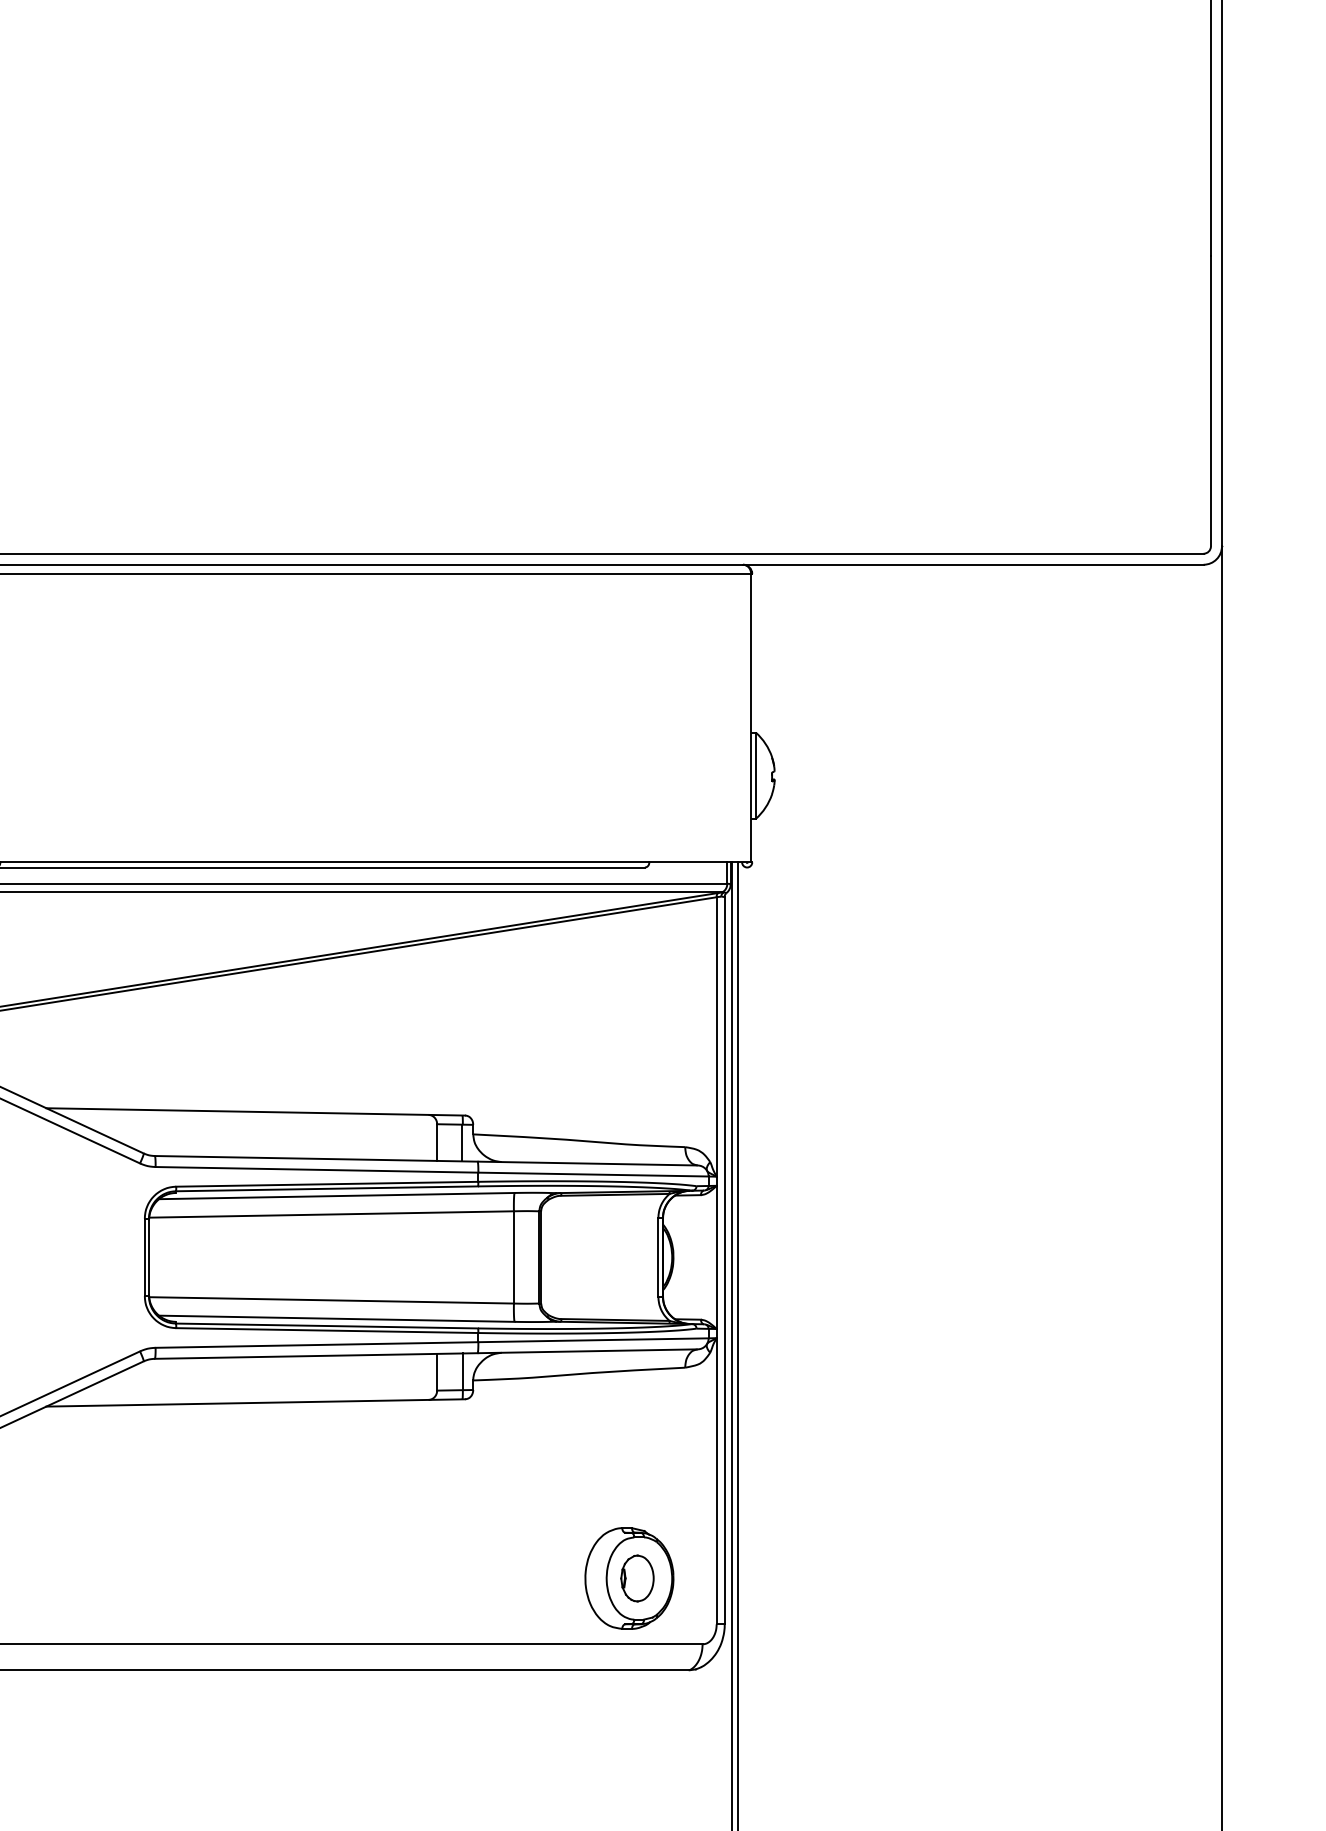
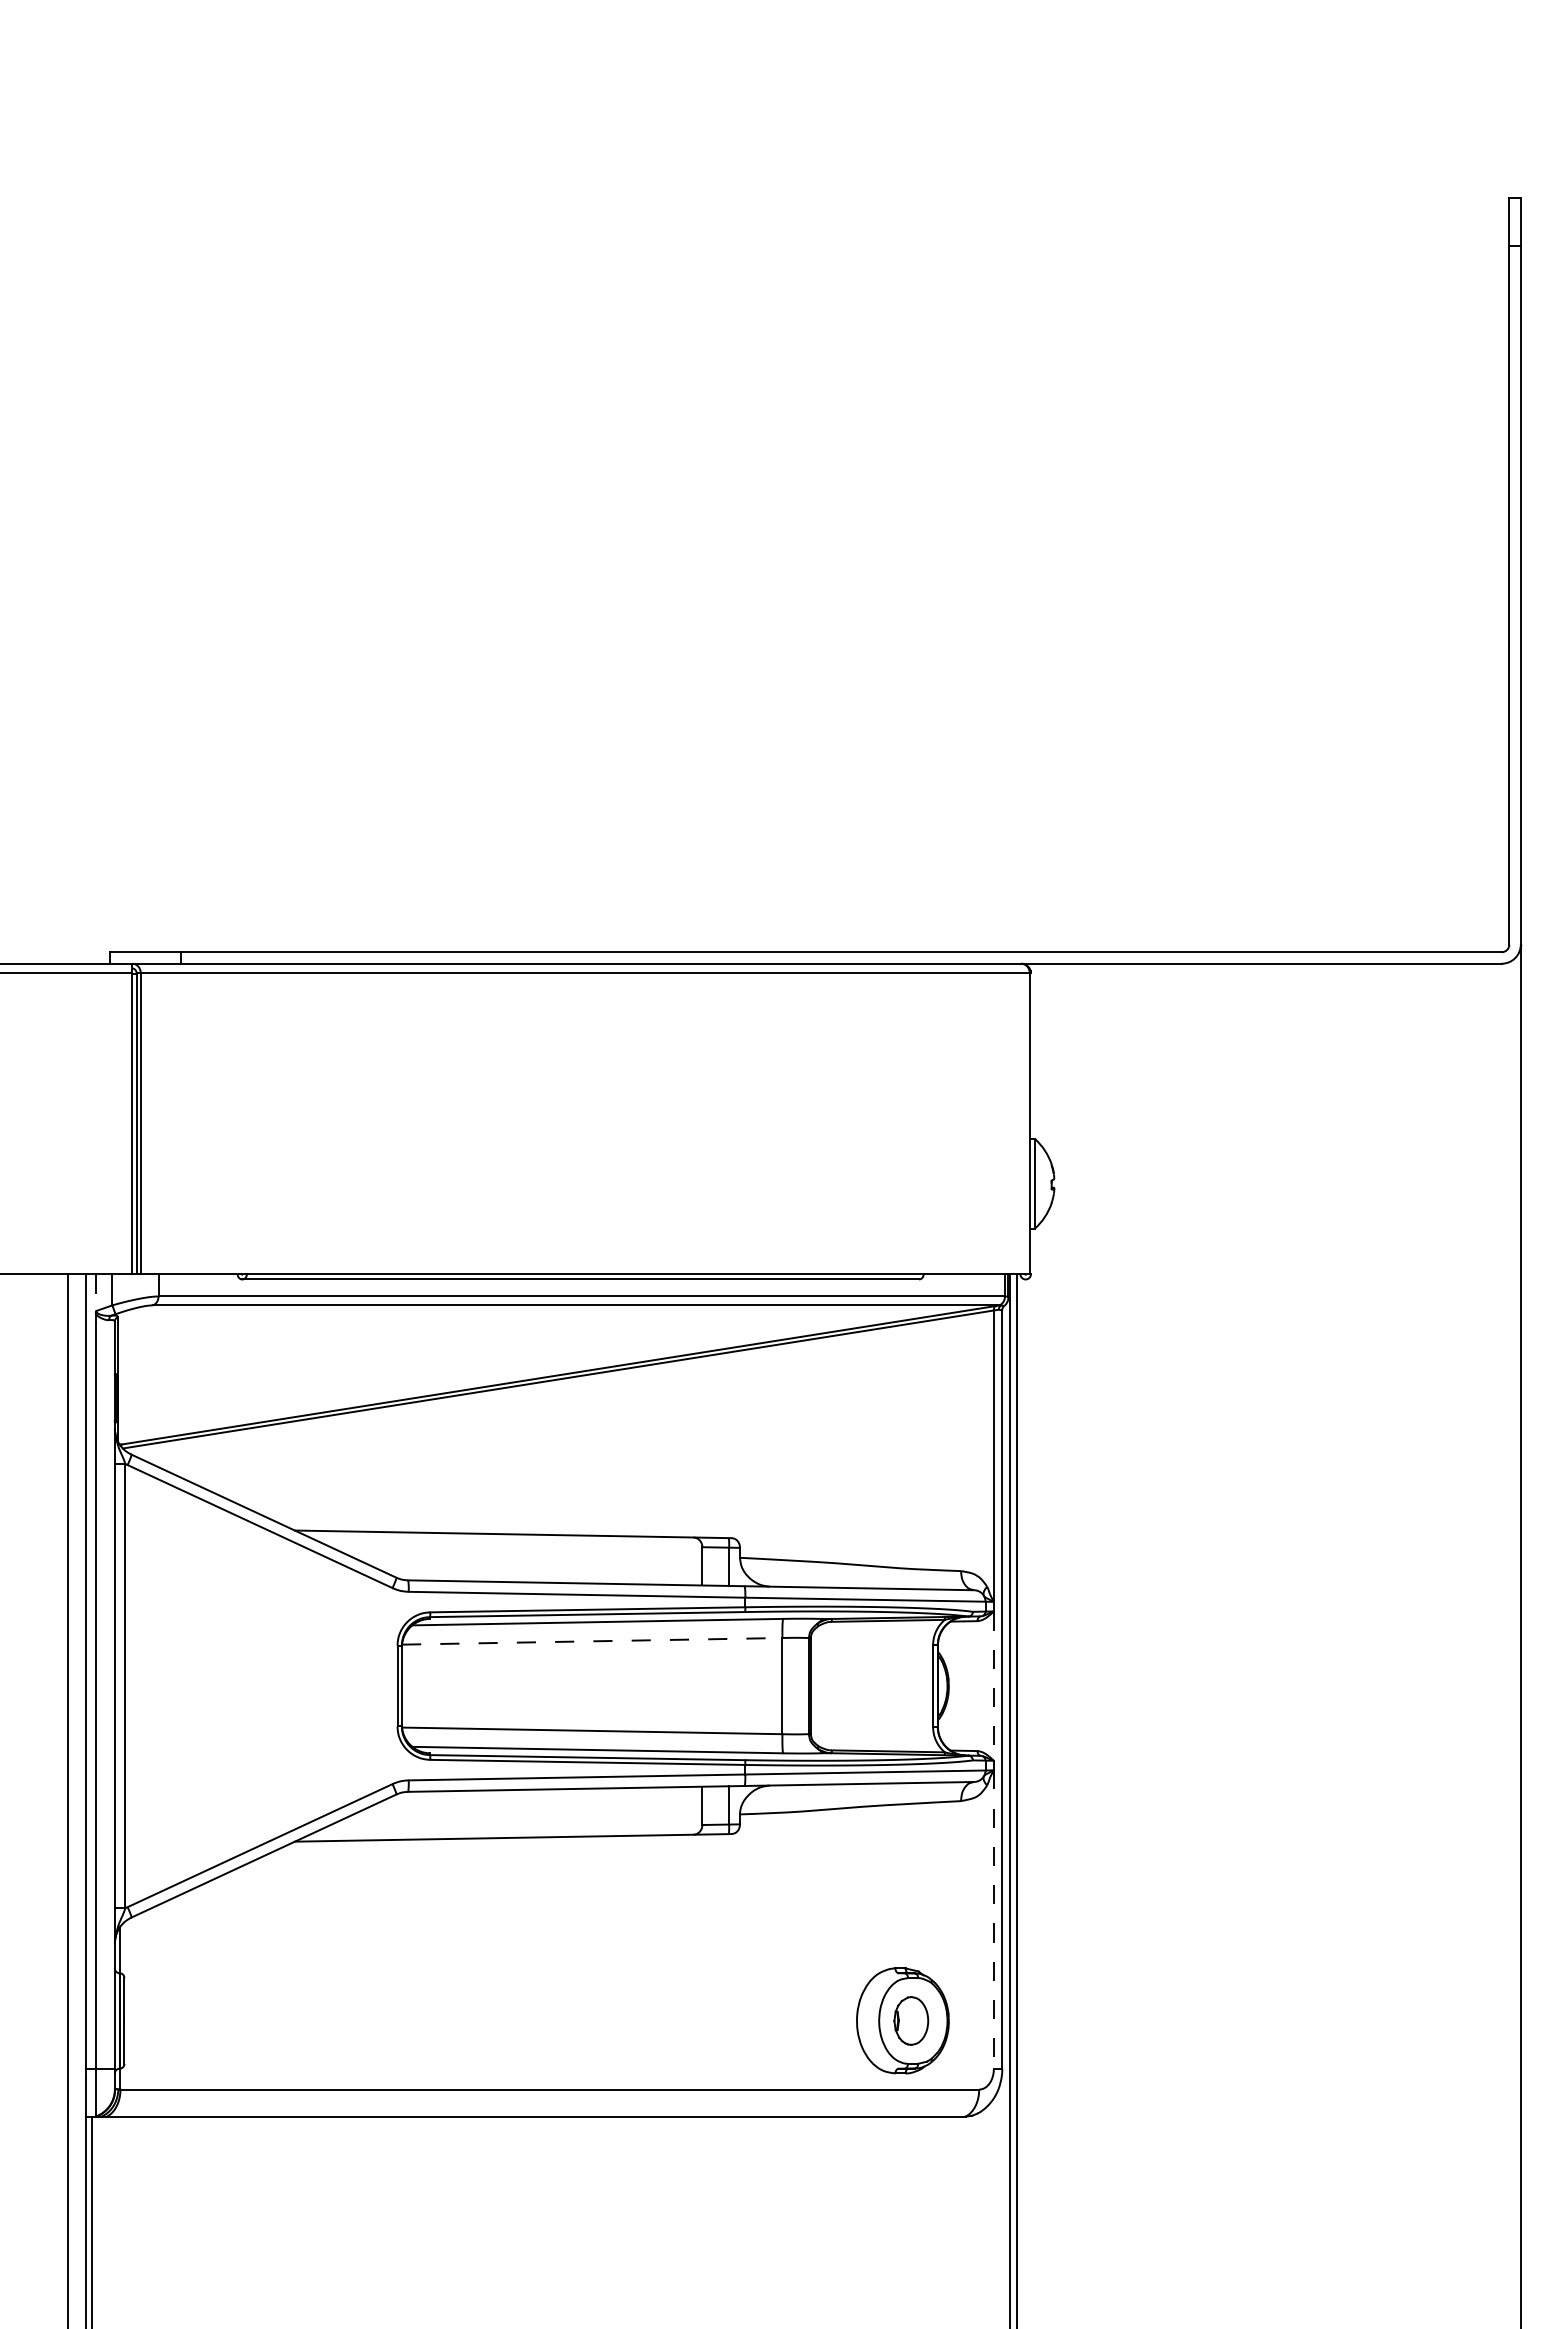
line: (331, 1214) -> (592, 1641), solid -> dashed
line: (716, 1257) -> (993, 1686), solid -> dashed
line: (716, 1482) -> (993, 1920), solid -> dashed

